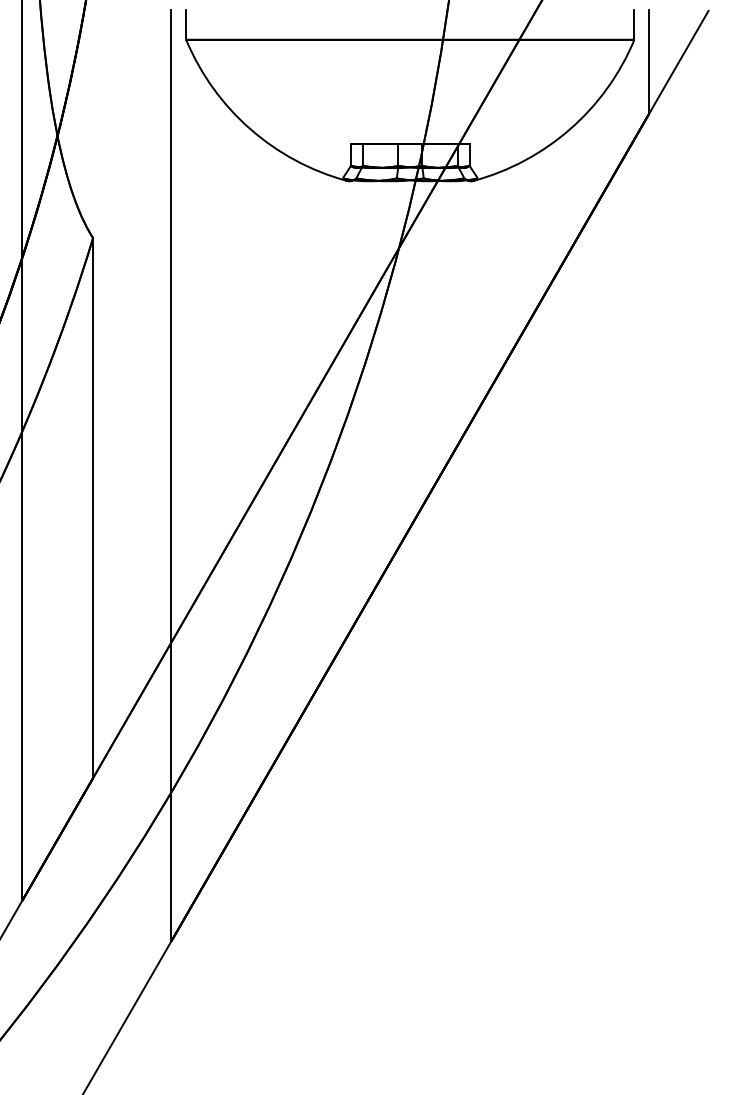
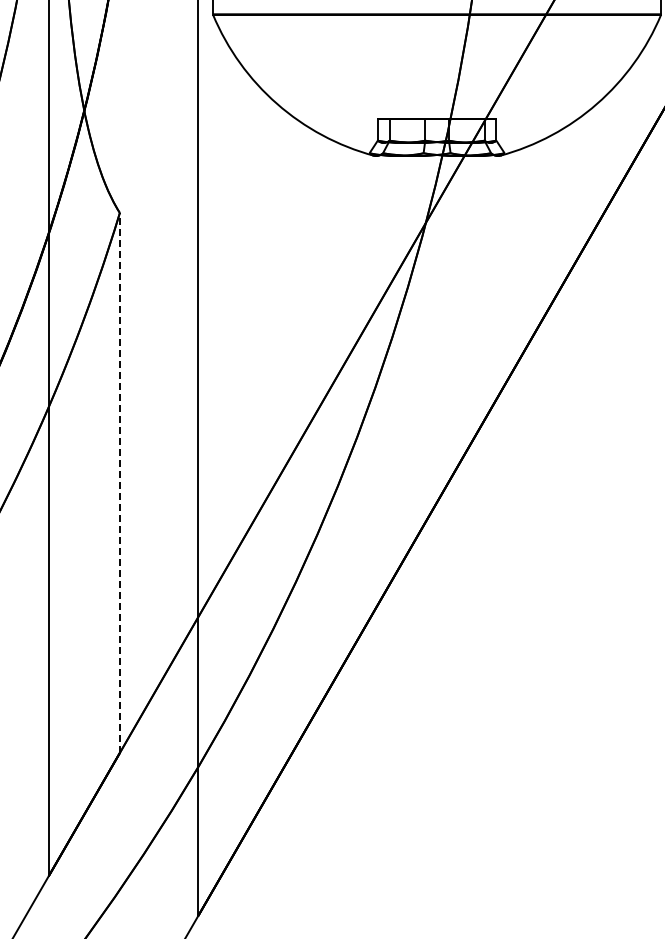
line: (93, 507) -> (120, 482), solid -> dashed

